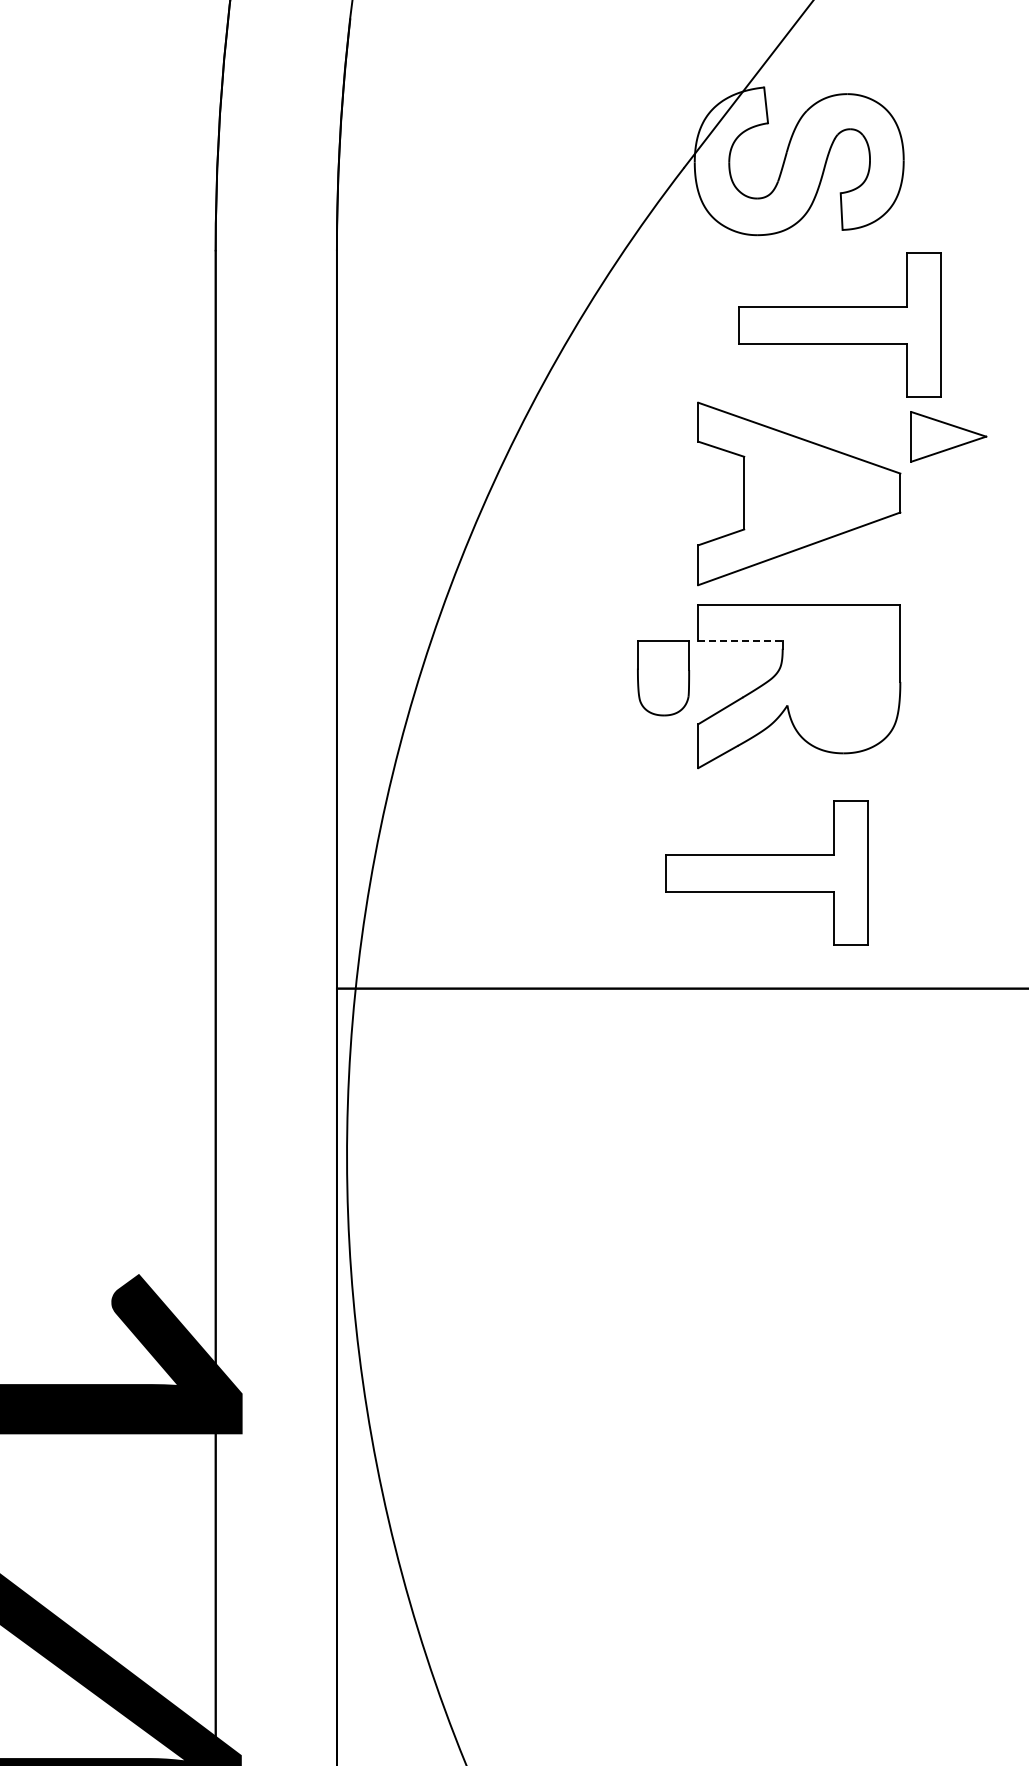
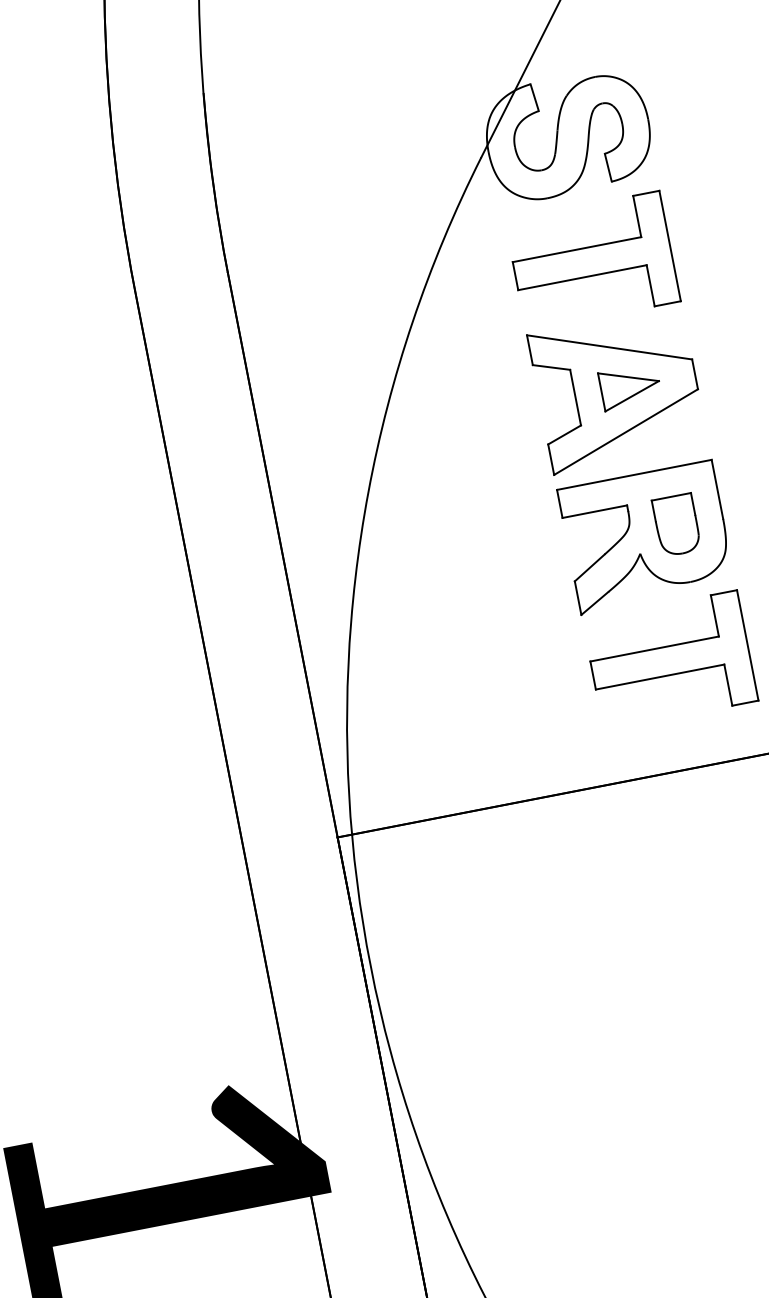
part: (839, 324) -> (592, 260), moved
part: (948, 436) -> (630, 386), moved
line: (740, 641) -> (594, 511), dashed -> solid
part: (663, 678) -> (676, 525), moved
part: (766, 872) -> (669, 660), moved

